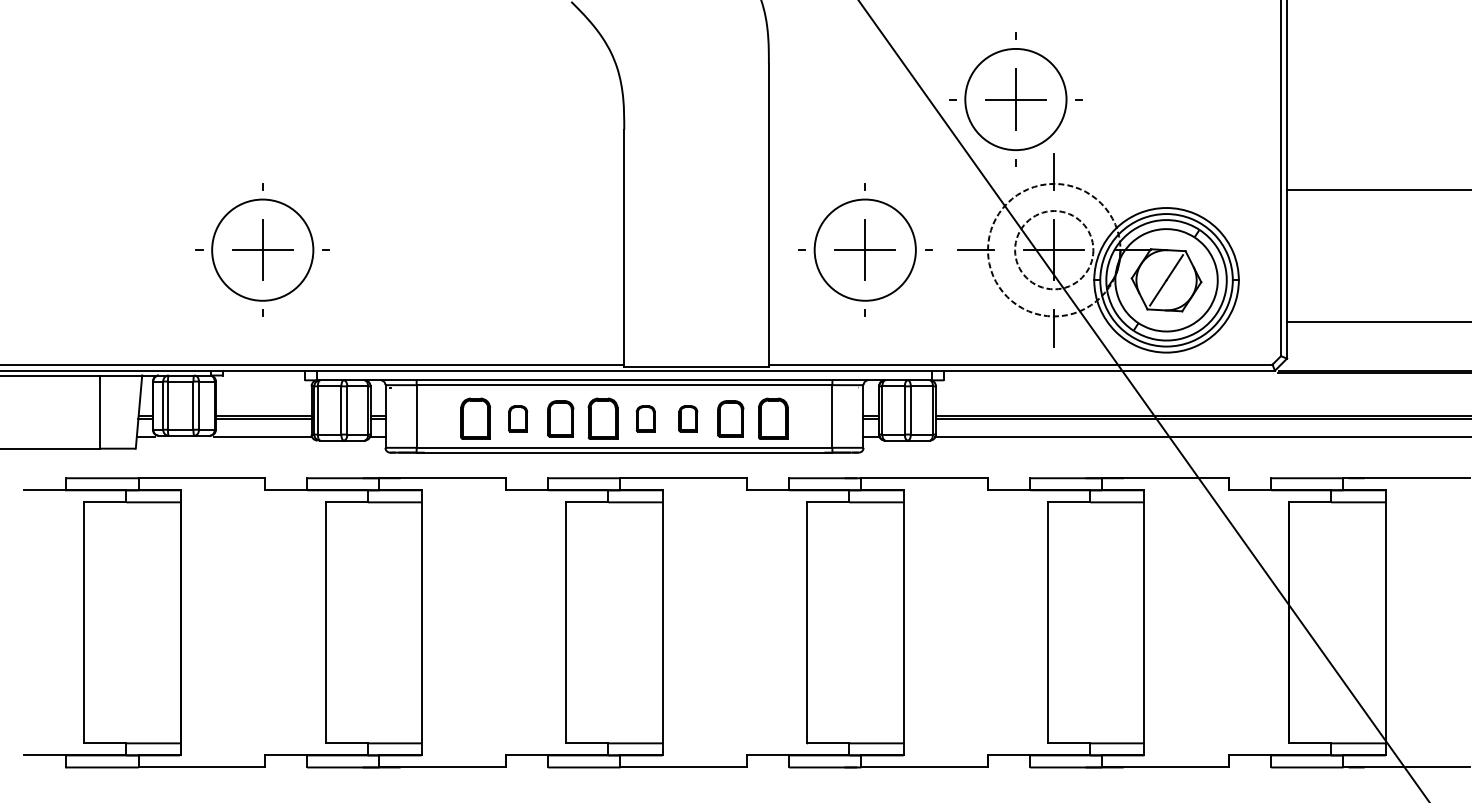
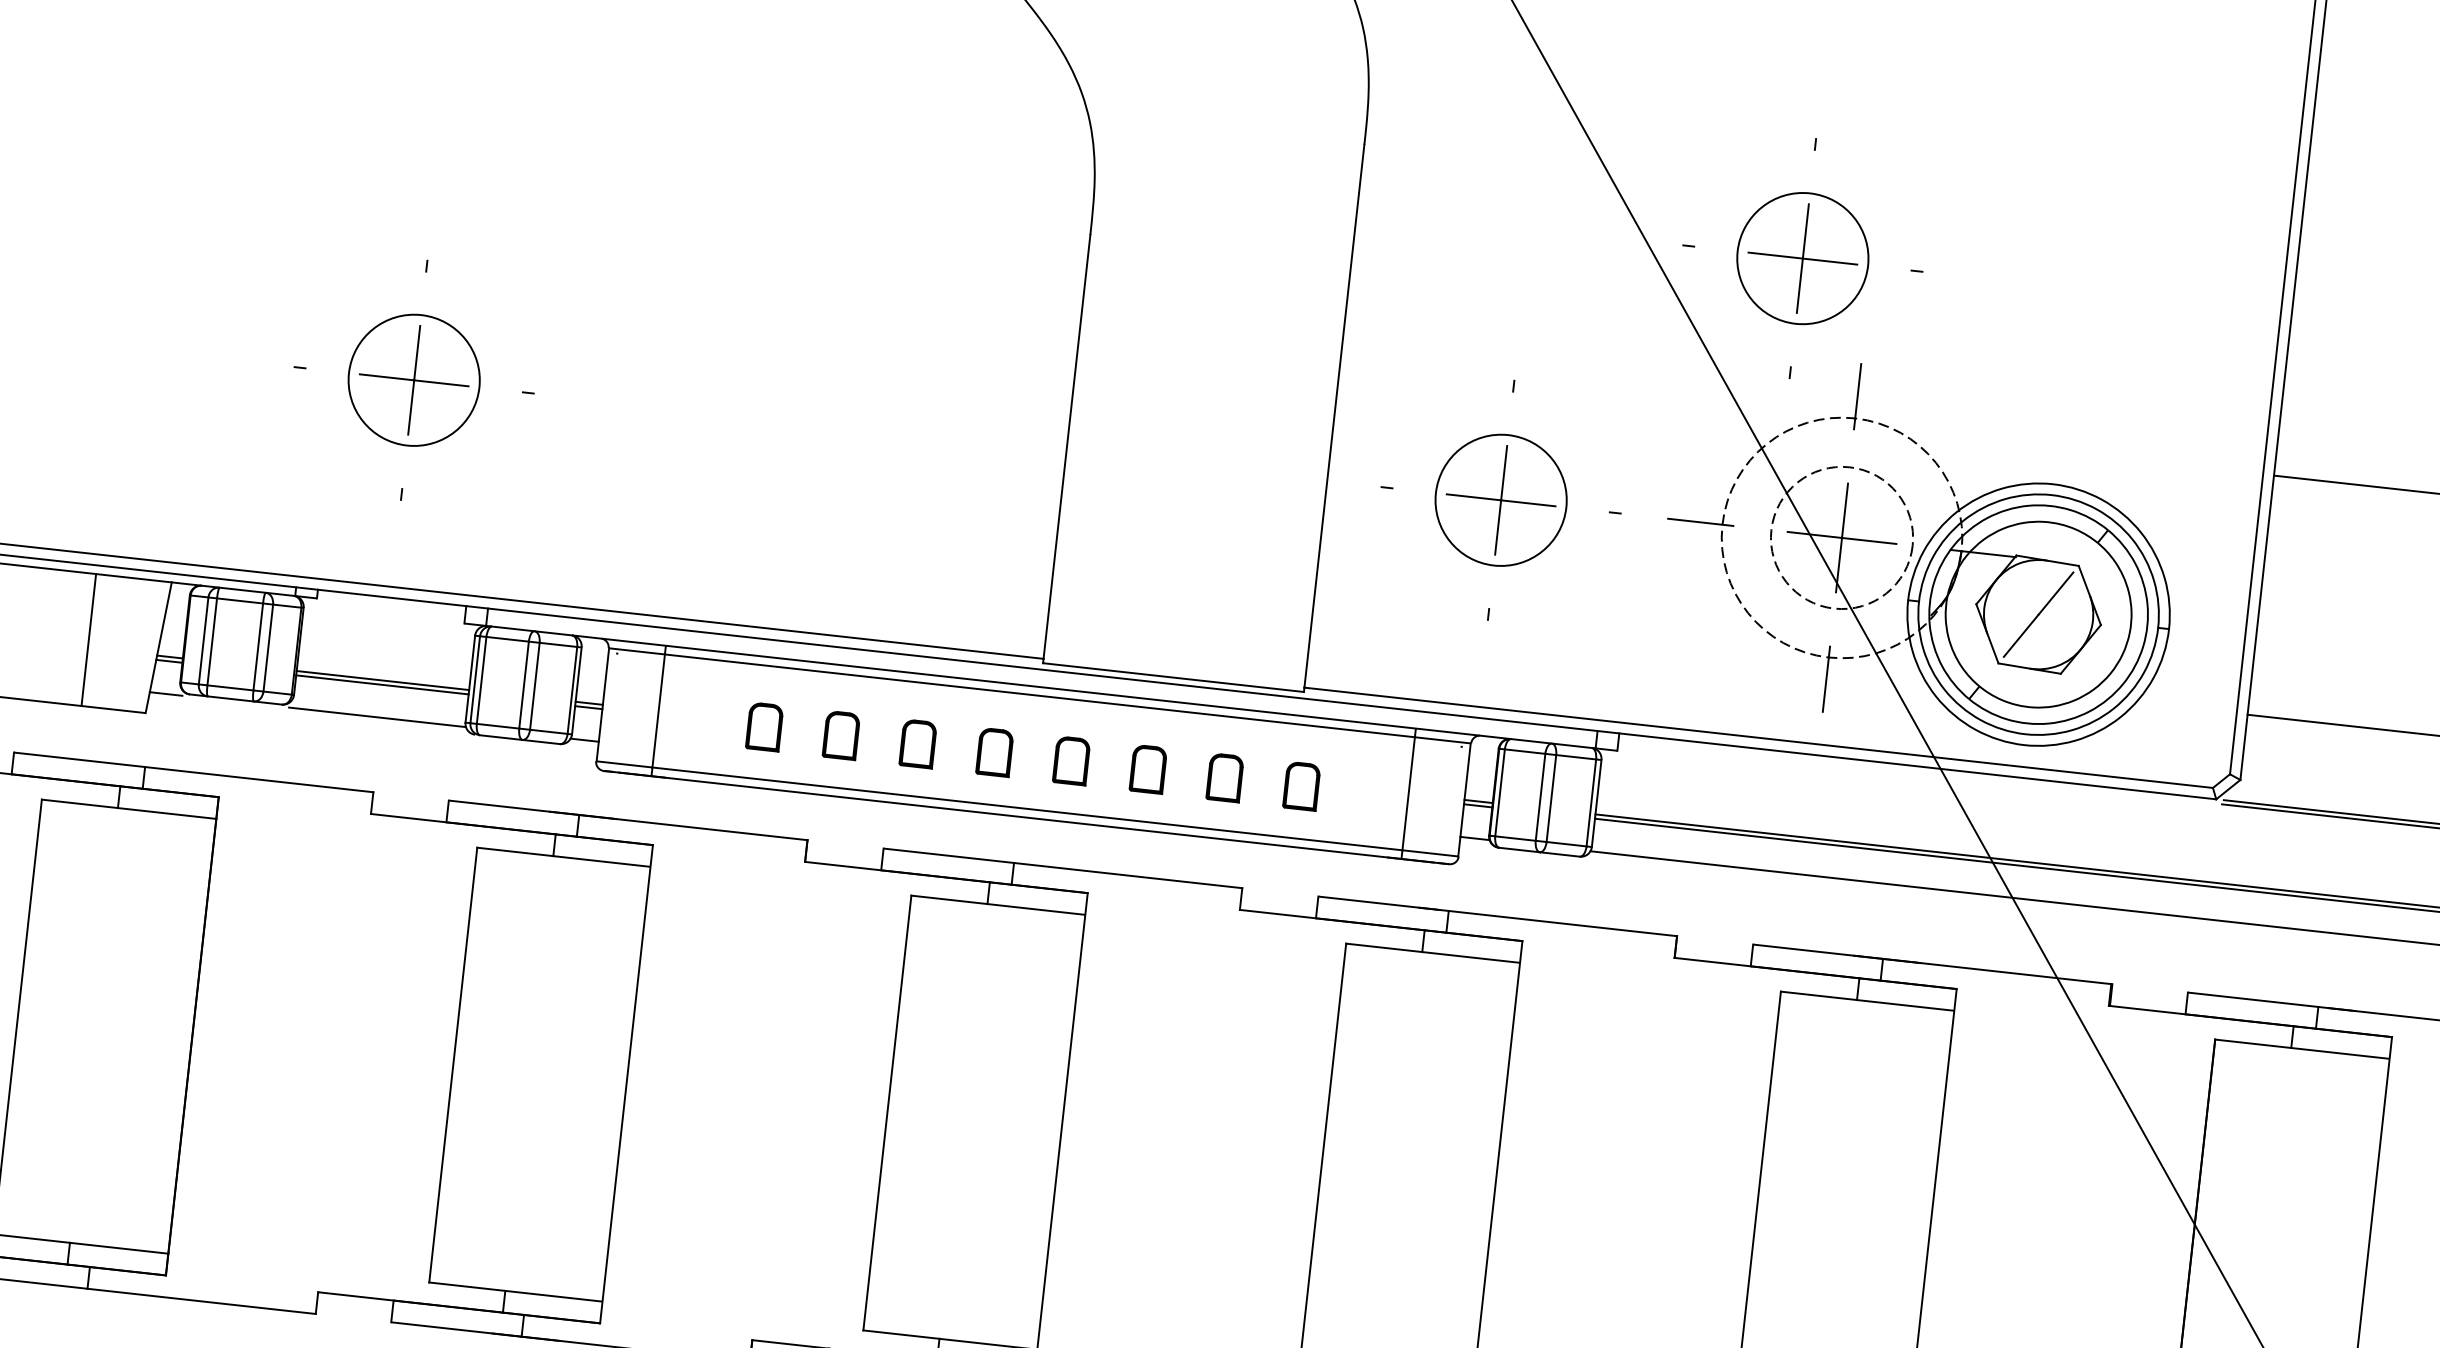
circle: (1015, 99) -> (1802, 258), size x0.71
circle: (262, 250) -> (413, 380), size x0.71
circle: (865, 250) -> (1501, 500), size x0.71
part: (475, 418) -> (764, 726), size x0.62
part: (560, 418) -> (917, 743), size x0.71
part: (603, 418) -> (995, 751), size x0.62
part: (730, 418) -> (1224, 777), size x0.71
part: (773, 418) -> (1302, 785), size x0.62

